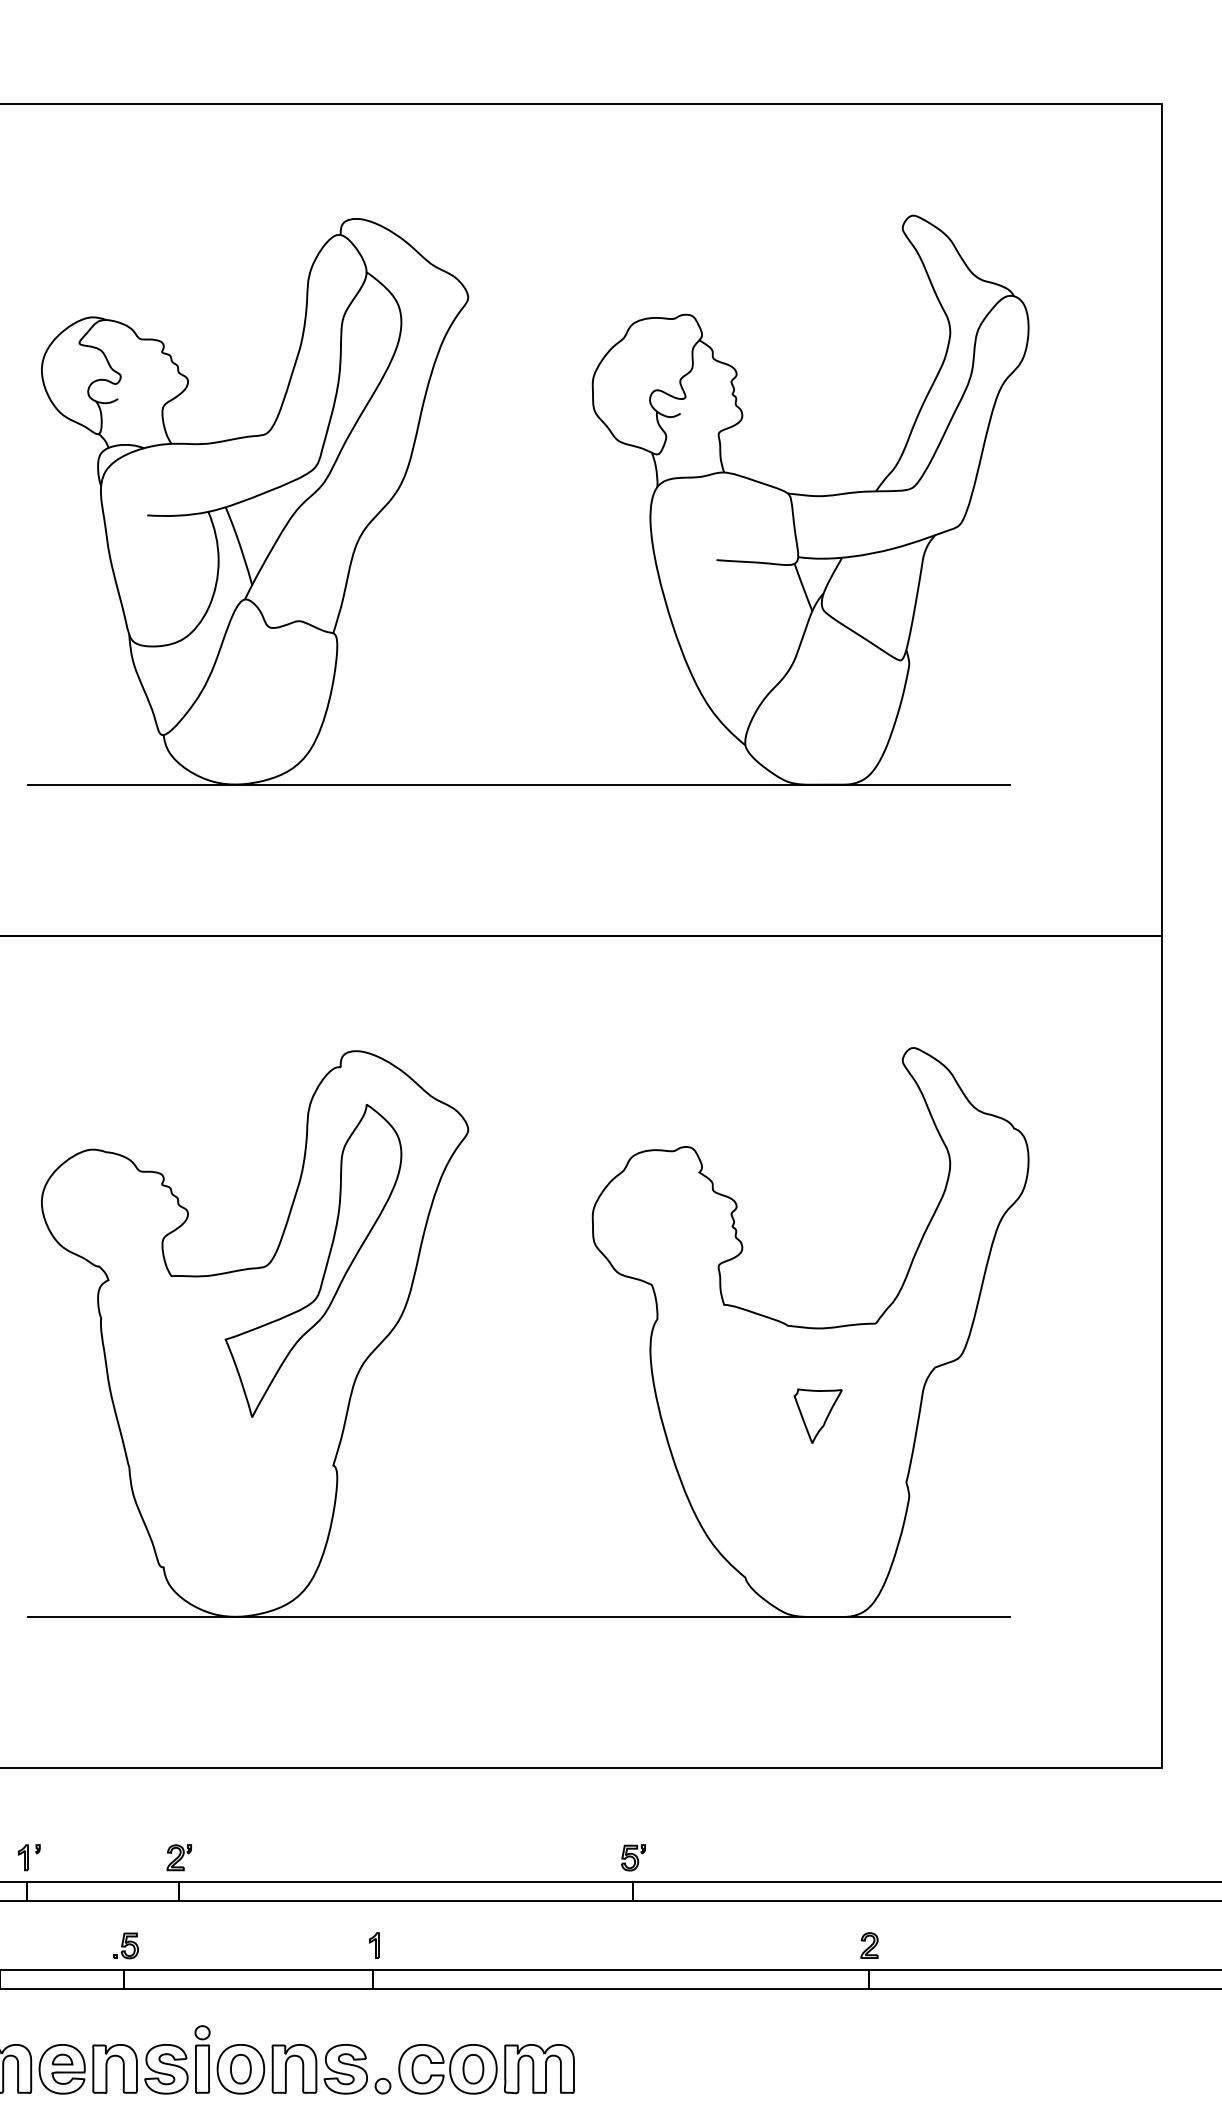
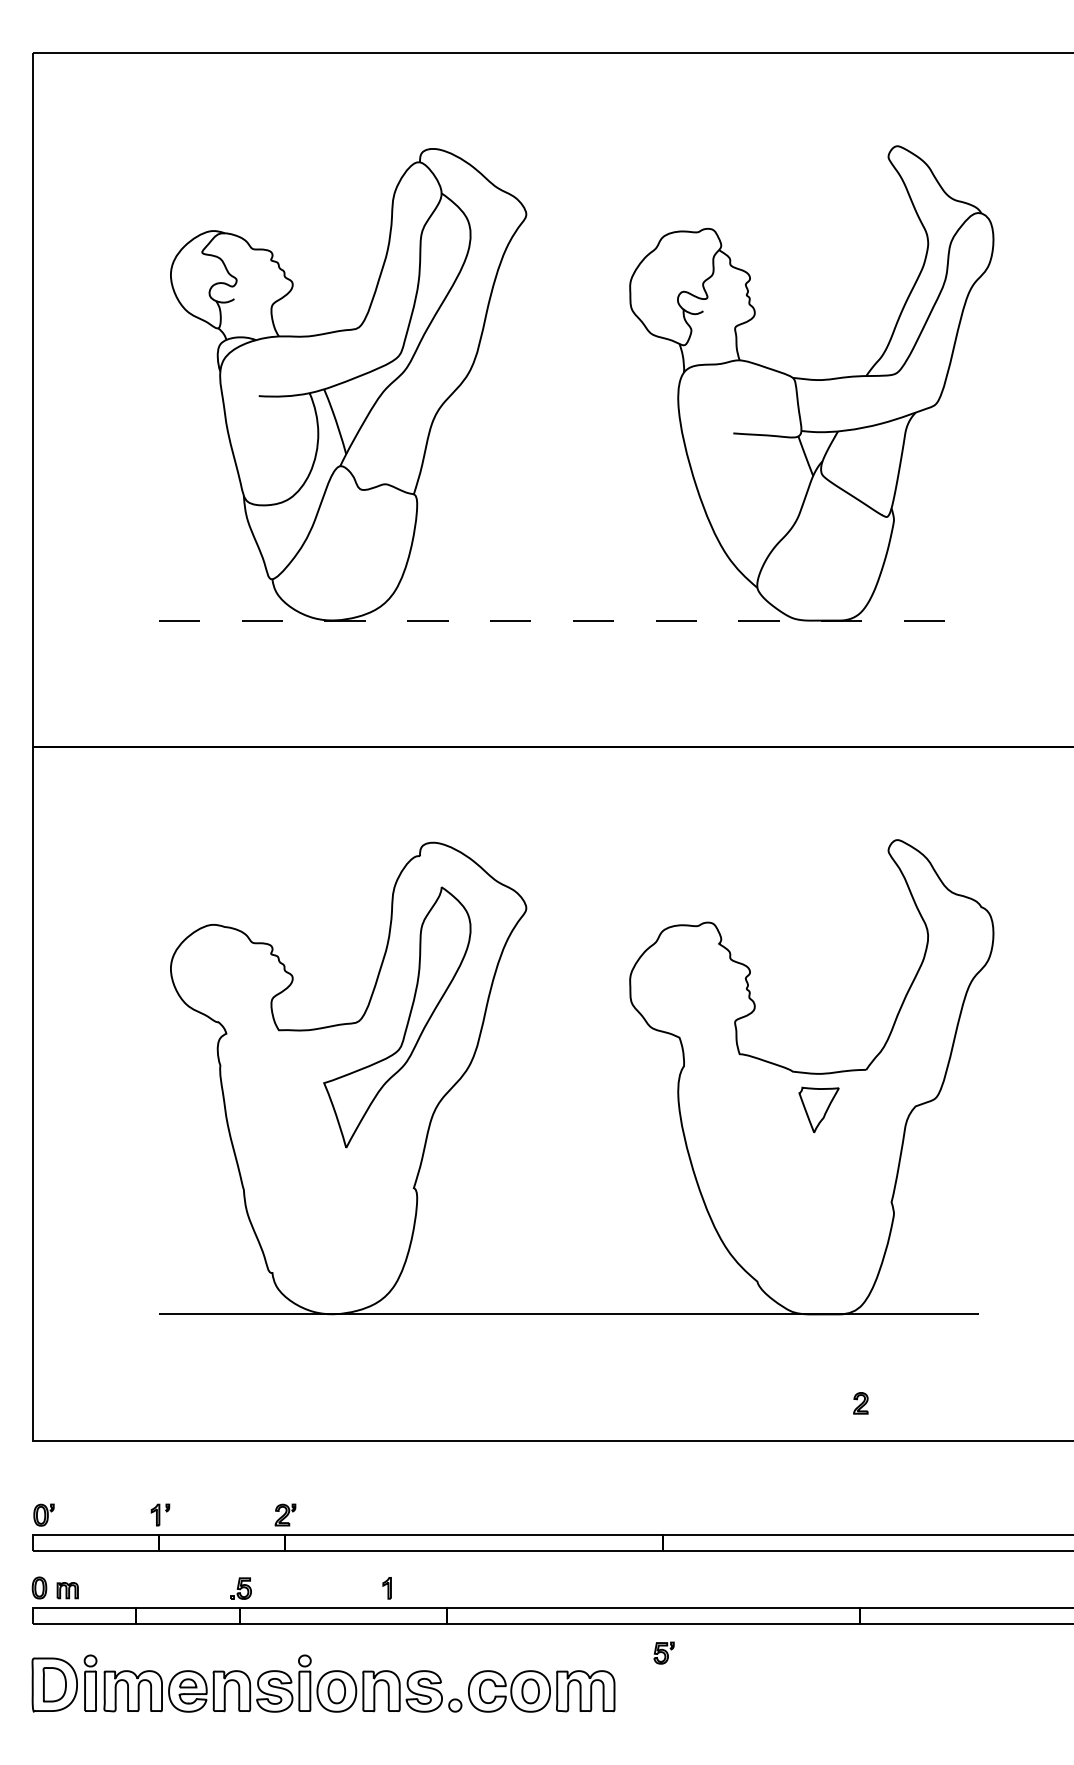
line: (518, 784) -> (568, 620), solid -> dashed
part: (817, 1415) -> (818, 1109), moved
part: (632, 1857) -> (663, 1652), moved
part: (373, 1945) -> (386, 1588), moved
part: (869, 1945) -> (860, 1403), moved

